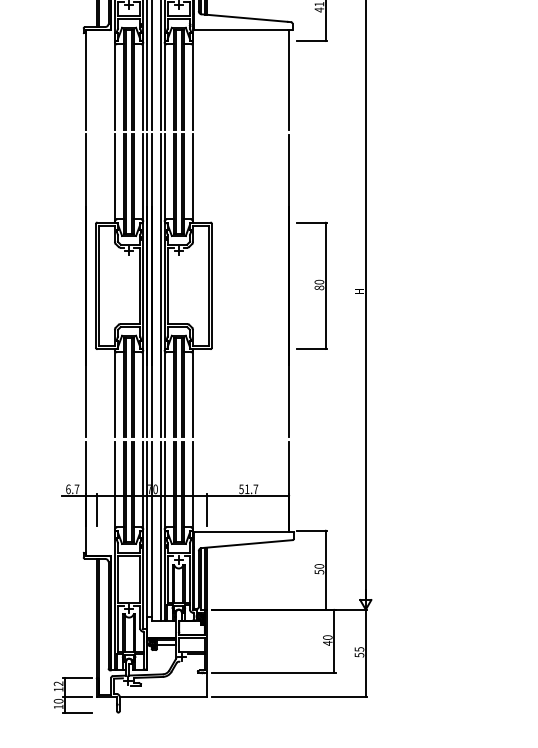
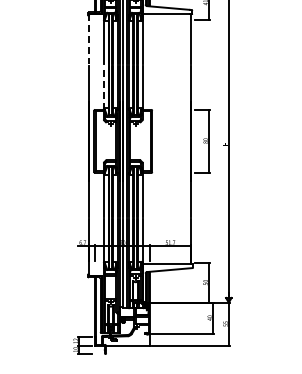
line: (86, 79) -> (89, 38), solid -> dashed
line: (114, 177) -> (103, 87), solid -> dashed

